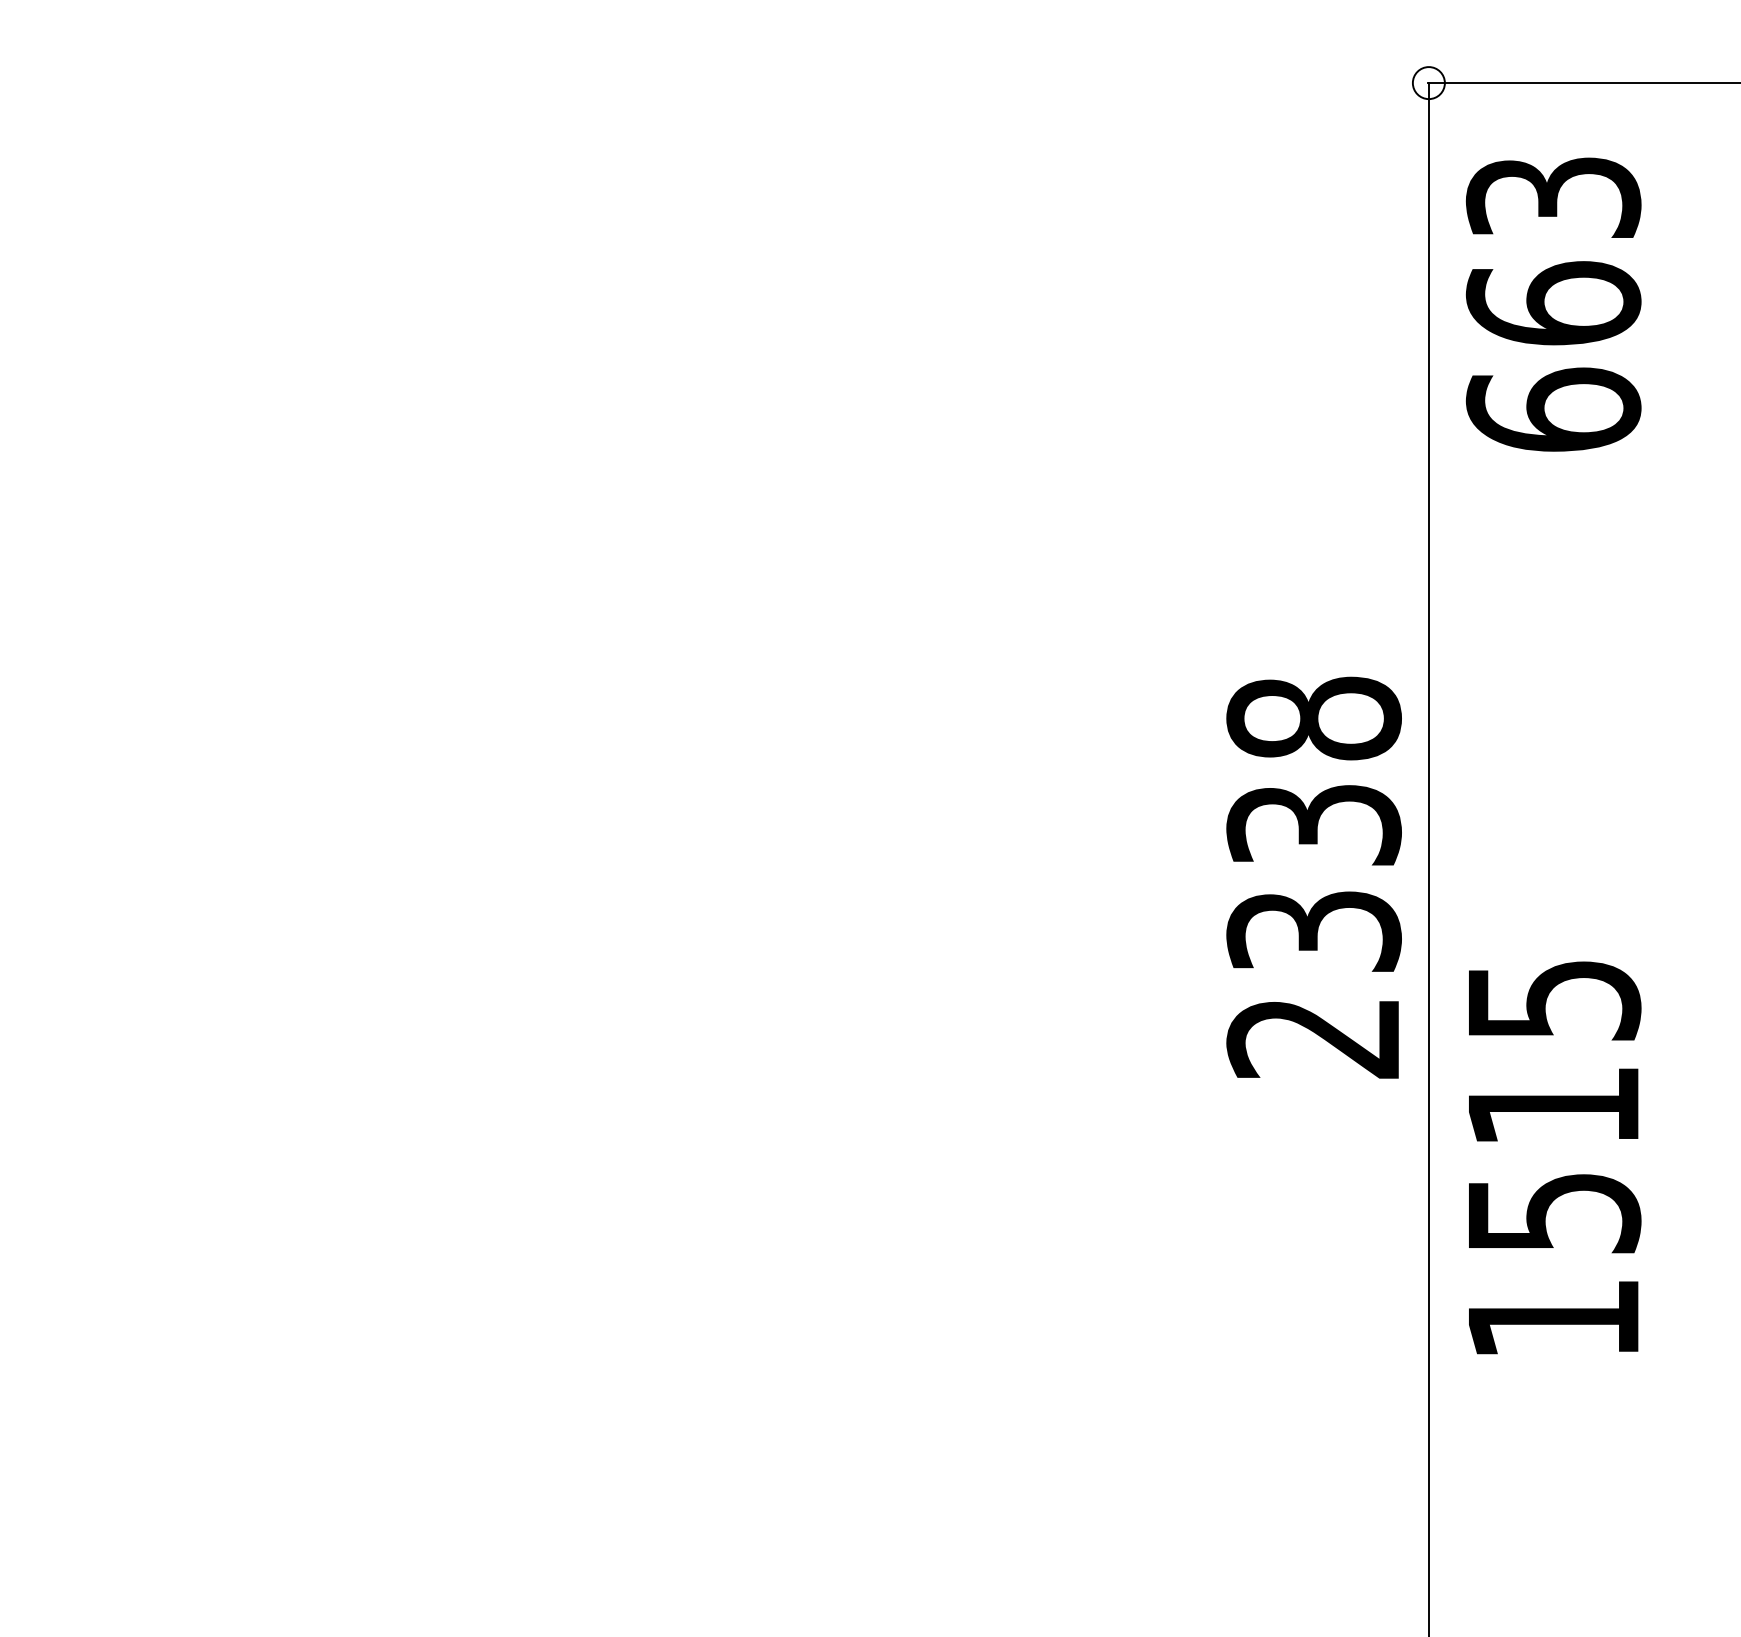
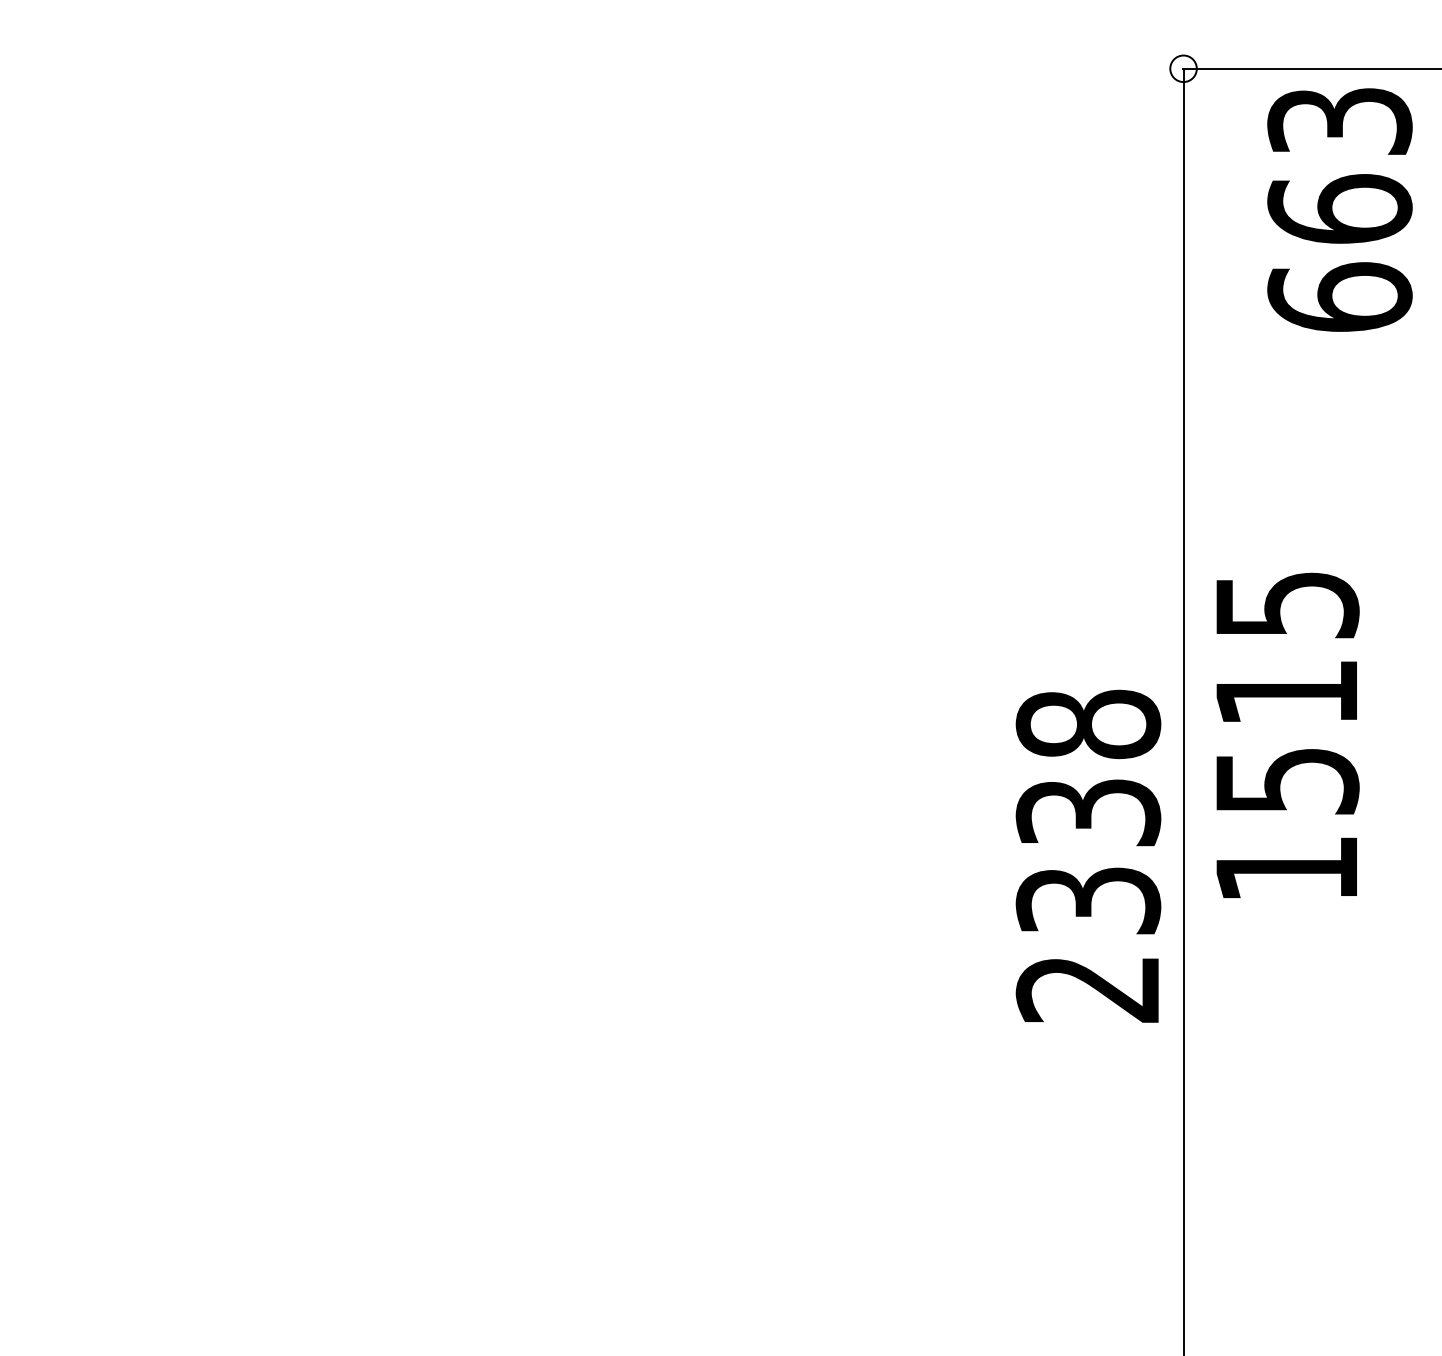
text: (1553, 304) -> (1339, 209), moved
text: (1313, 877) -> (1087, 856), moved
text: (1555, 1157) -> (1288, 735), moved

